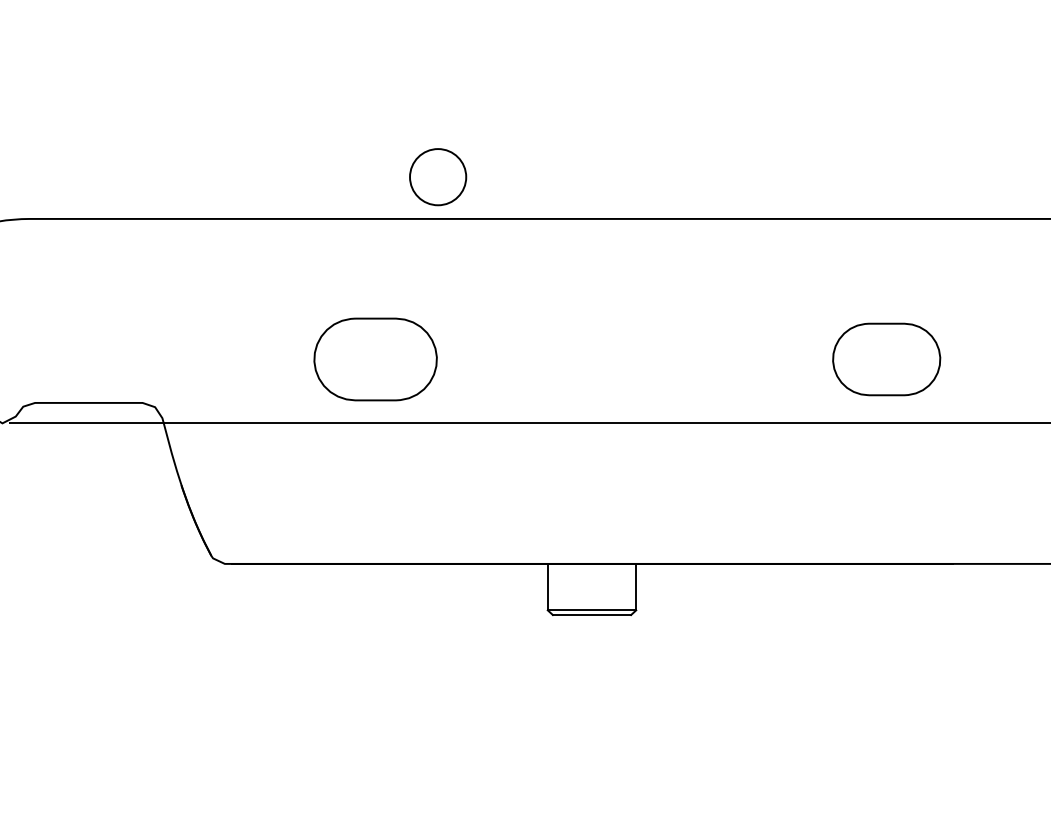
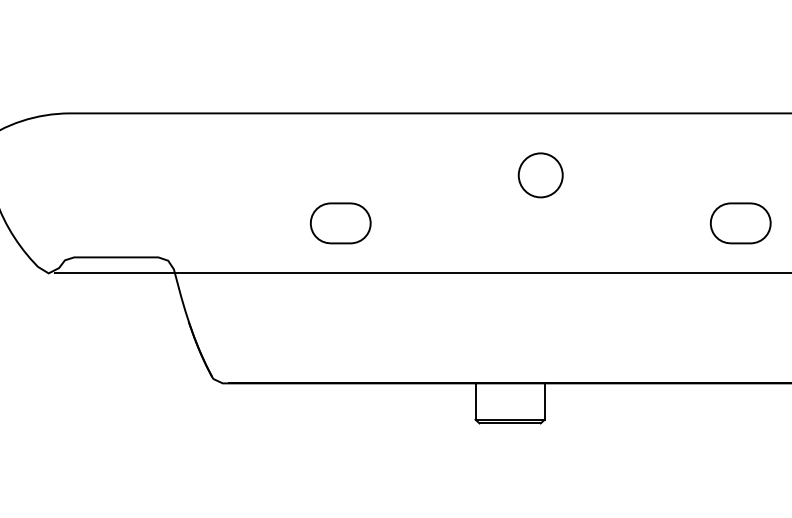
circle: (438, 177) -> (541, 175), moved
part: (375, 359) -> (340, 223), size x0.62
part: (886, 359) -> (740, 223), size x0.71

